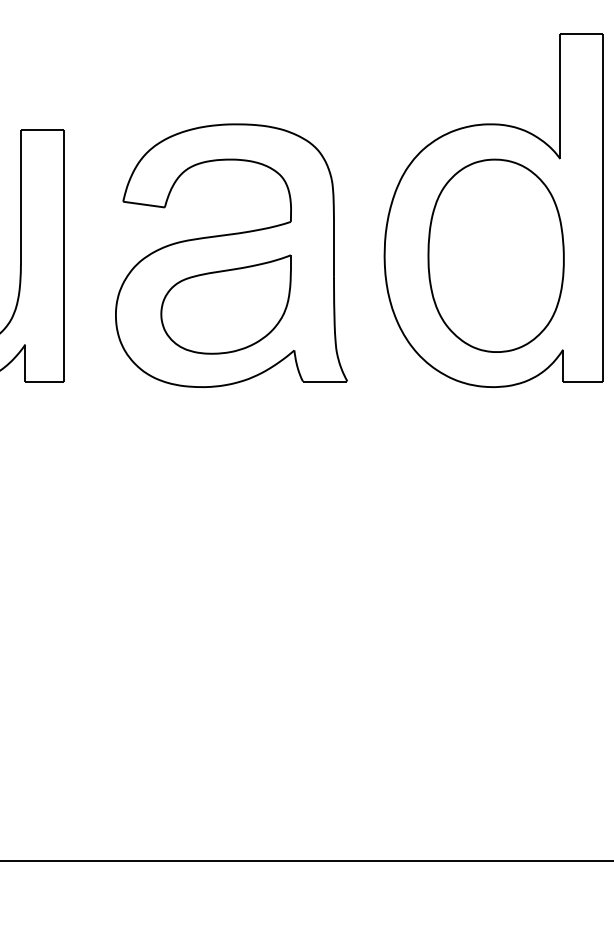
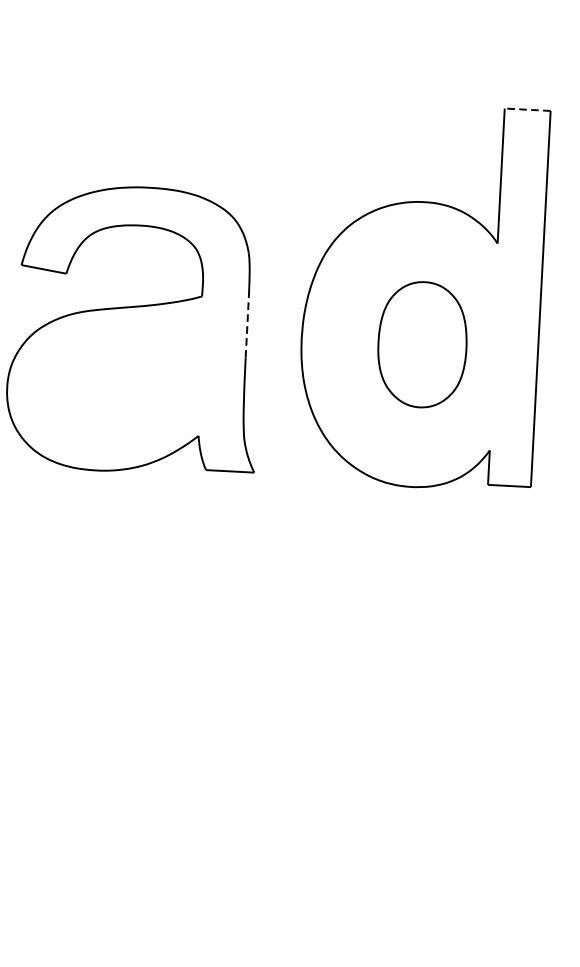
line: (581, 34) -> (527, 109), solid -> dashed
line: (333, 247) -> (246, 326), solid -> dashed
part: (495, 255) -> (421, 344), size x0.6
part: (225, 304) -> (126, 382), removed

